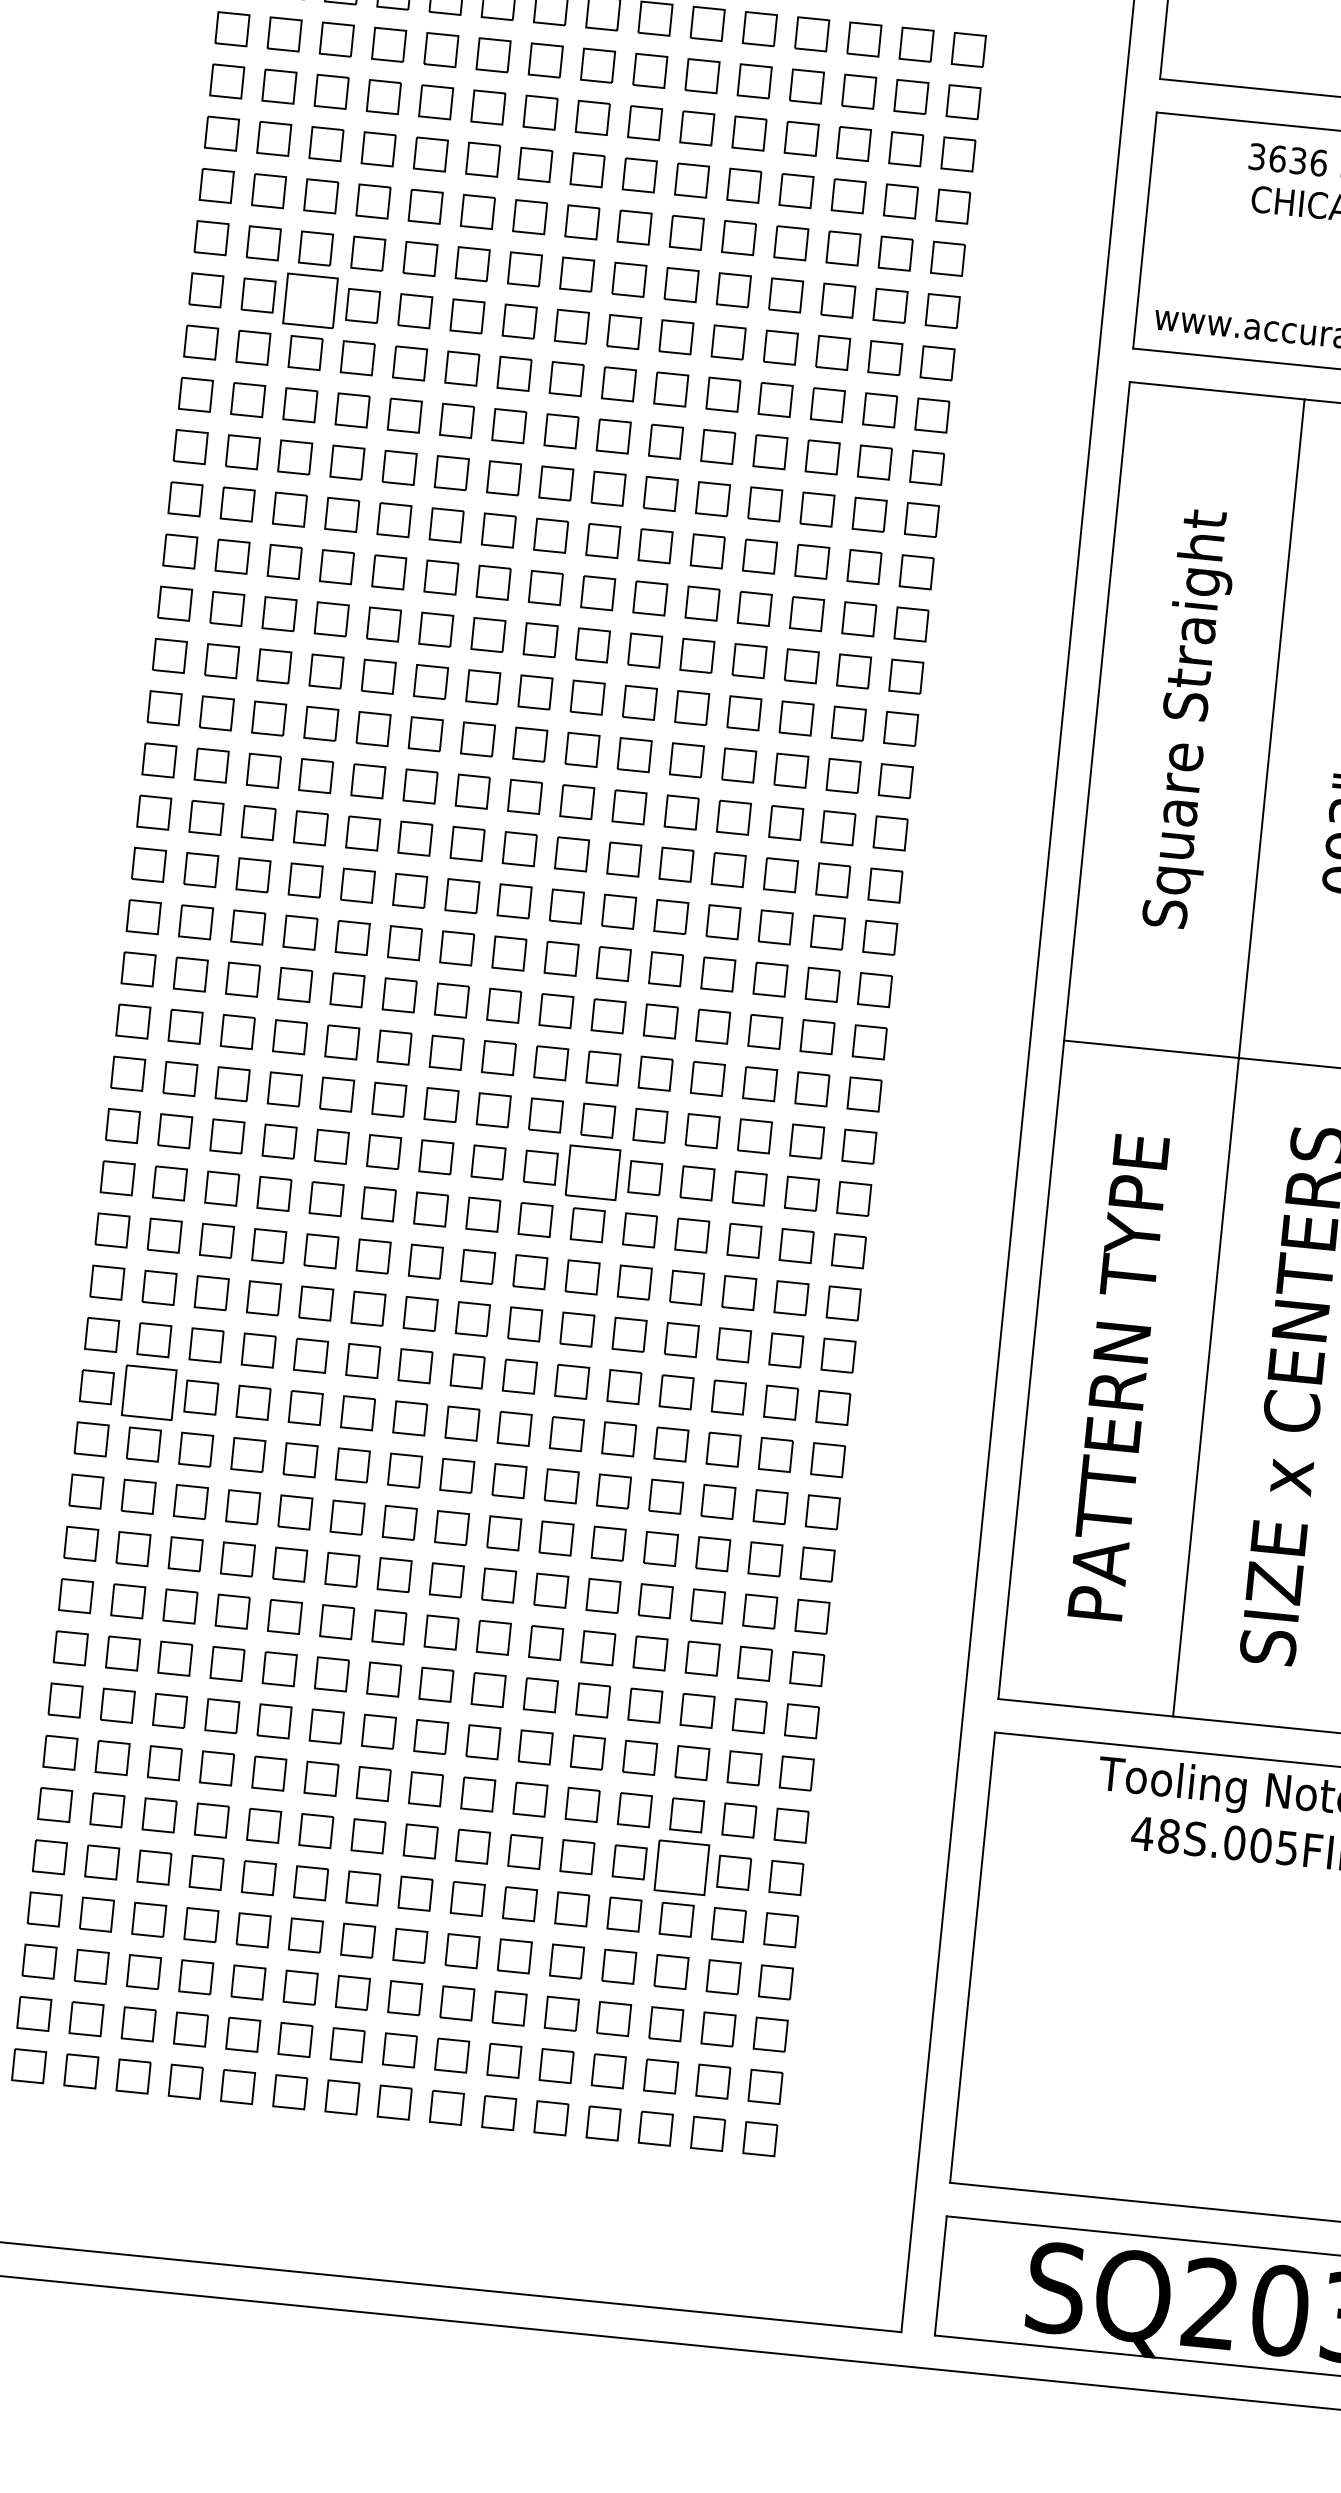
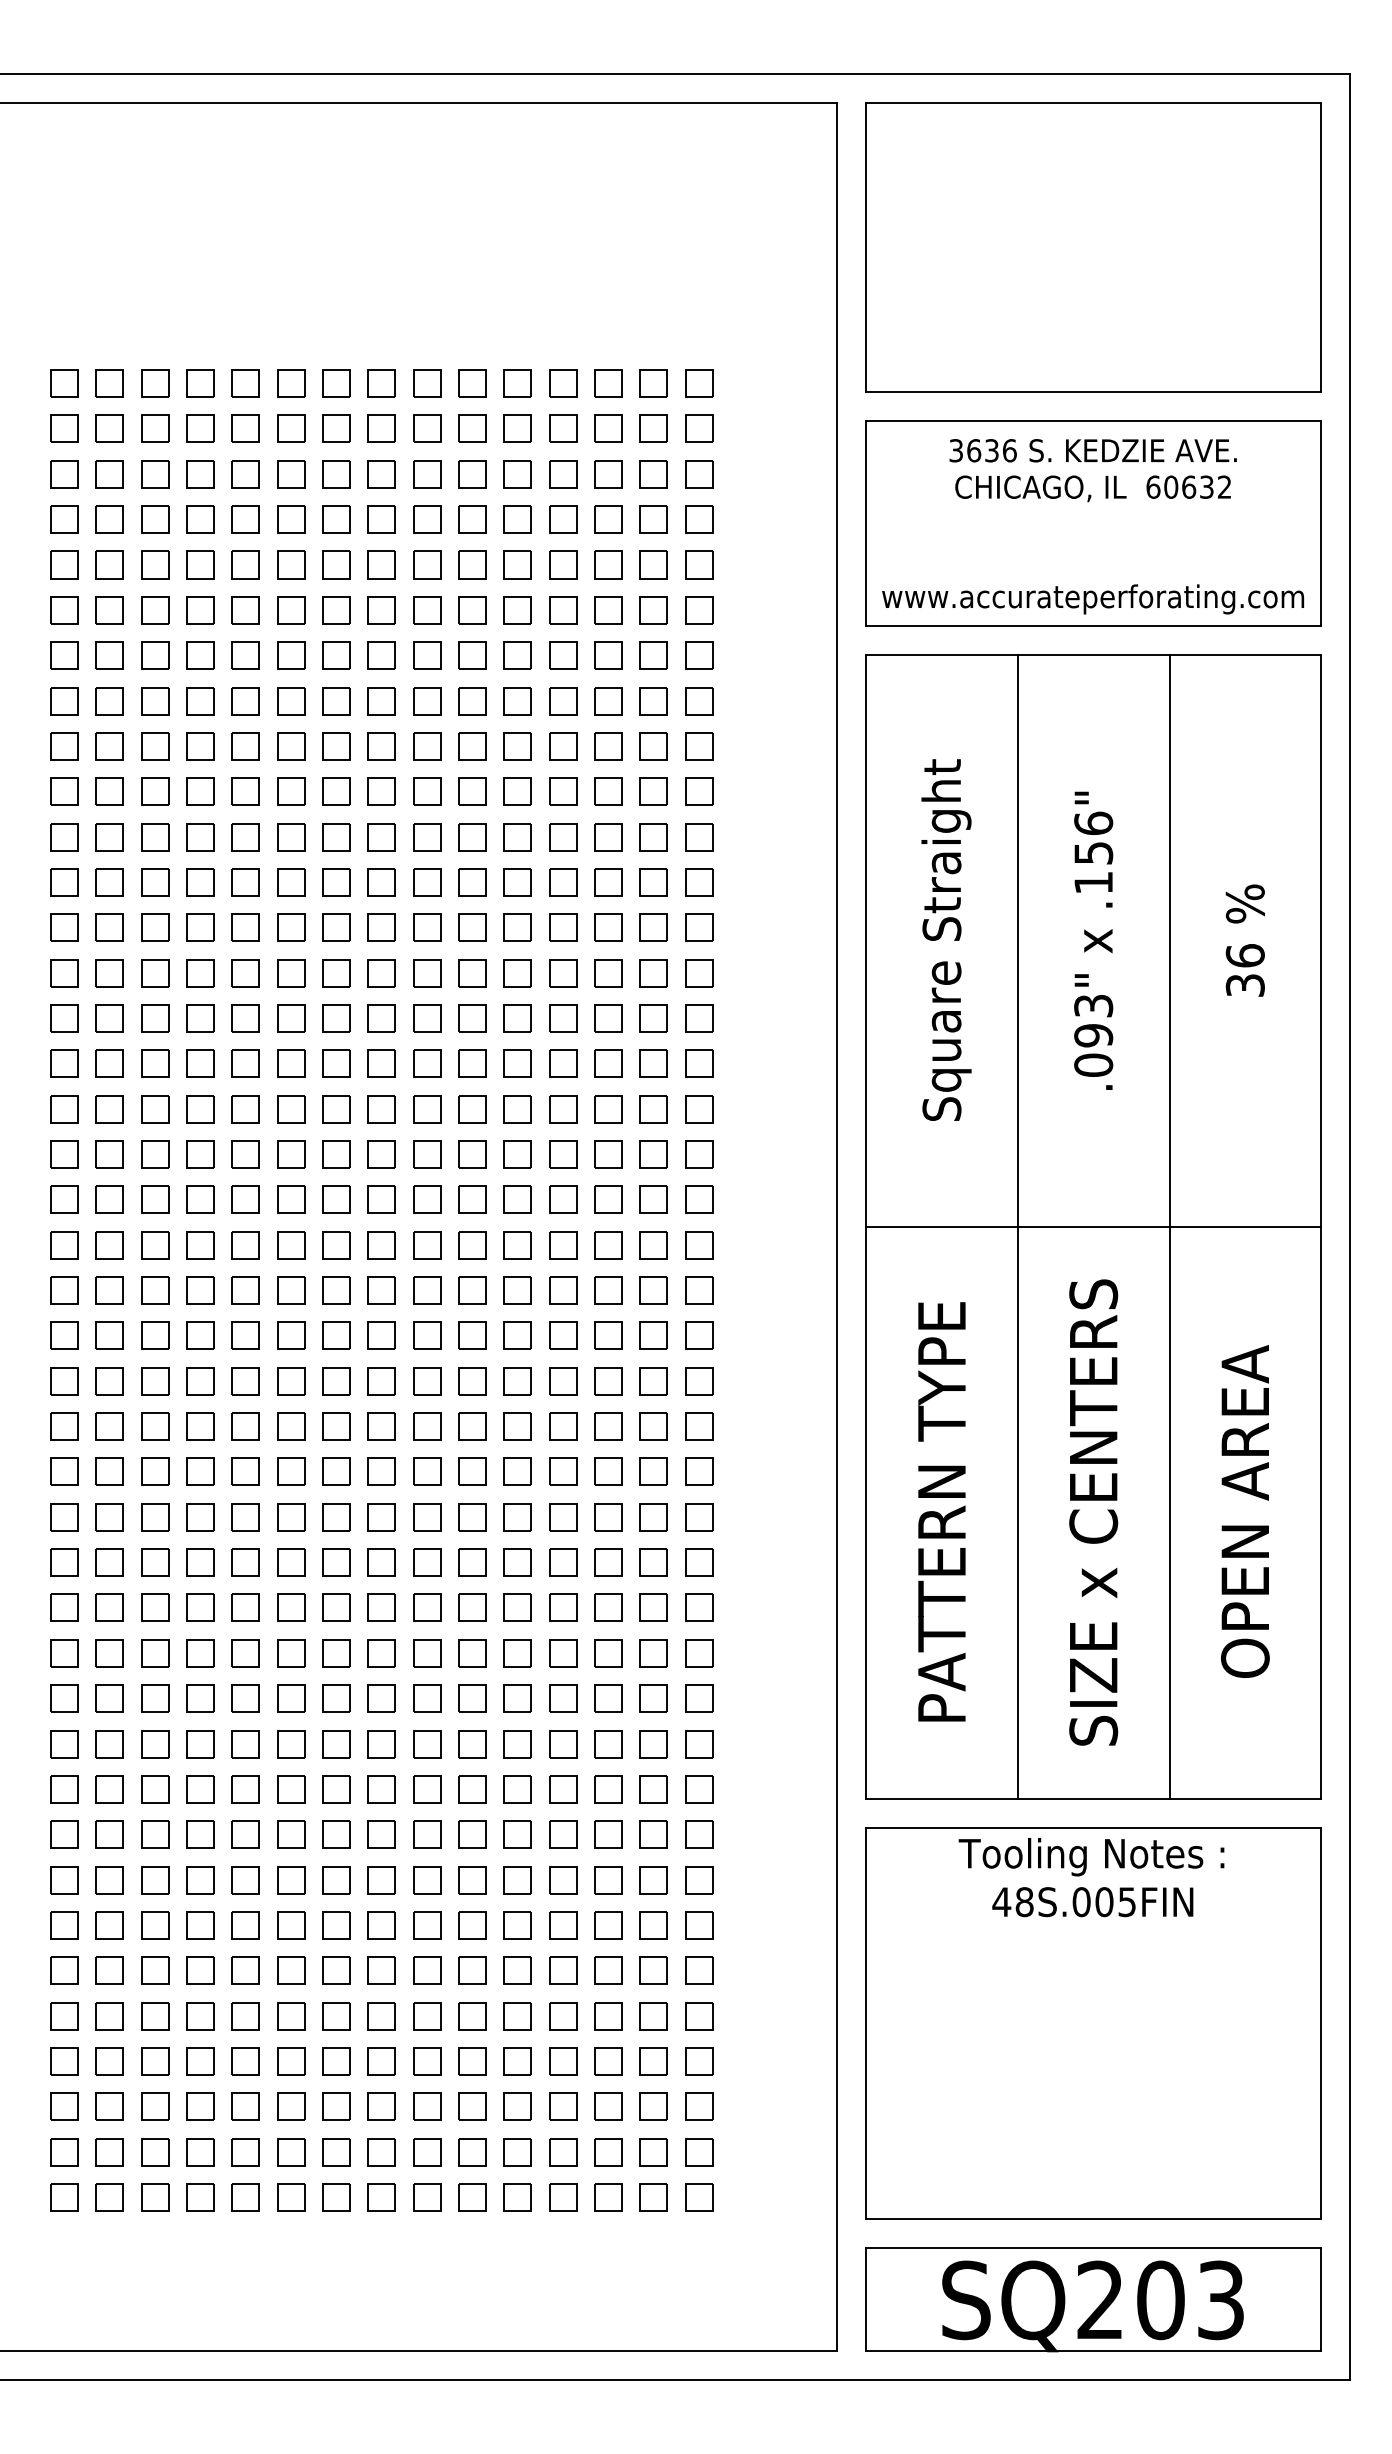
part: (311, 300) -> (155, 655), size x0.62
part: (593, 1173) -> (472, 1381), size x0.62
part: (148, 1391) -> (109, 1607), size x0.62
part: (681, 1867) -> (608, 1970), size x0.62

